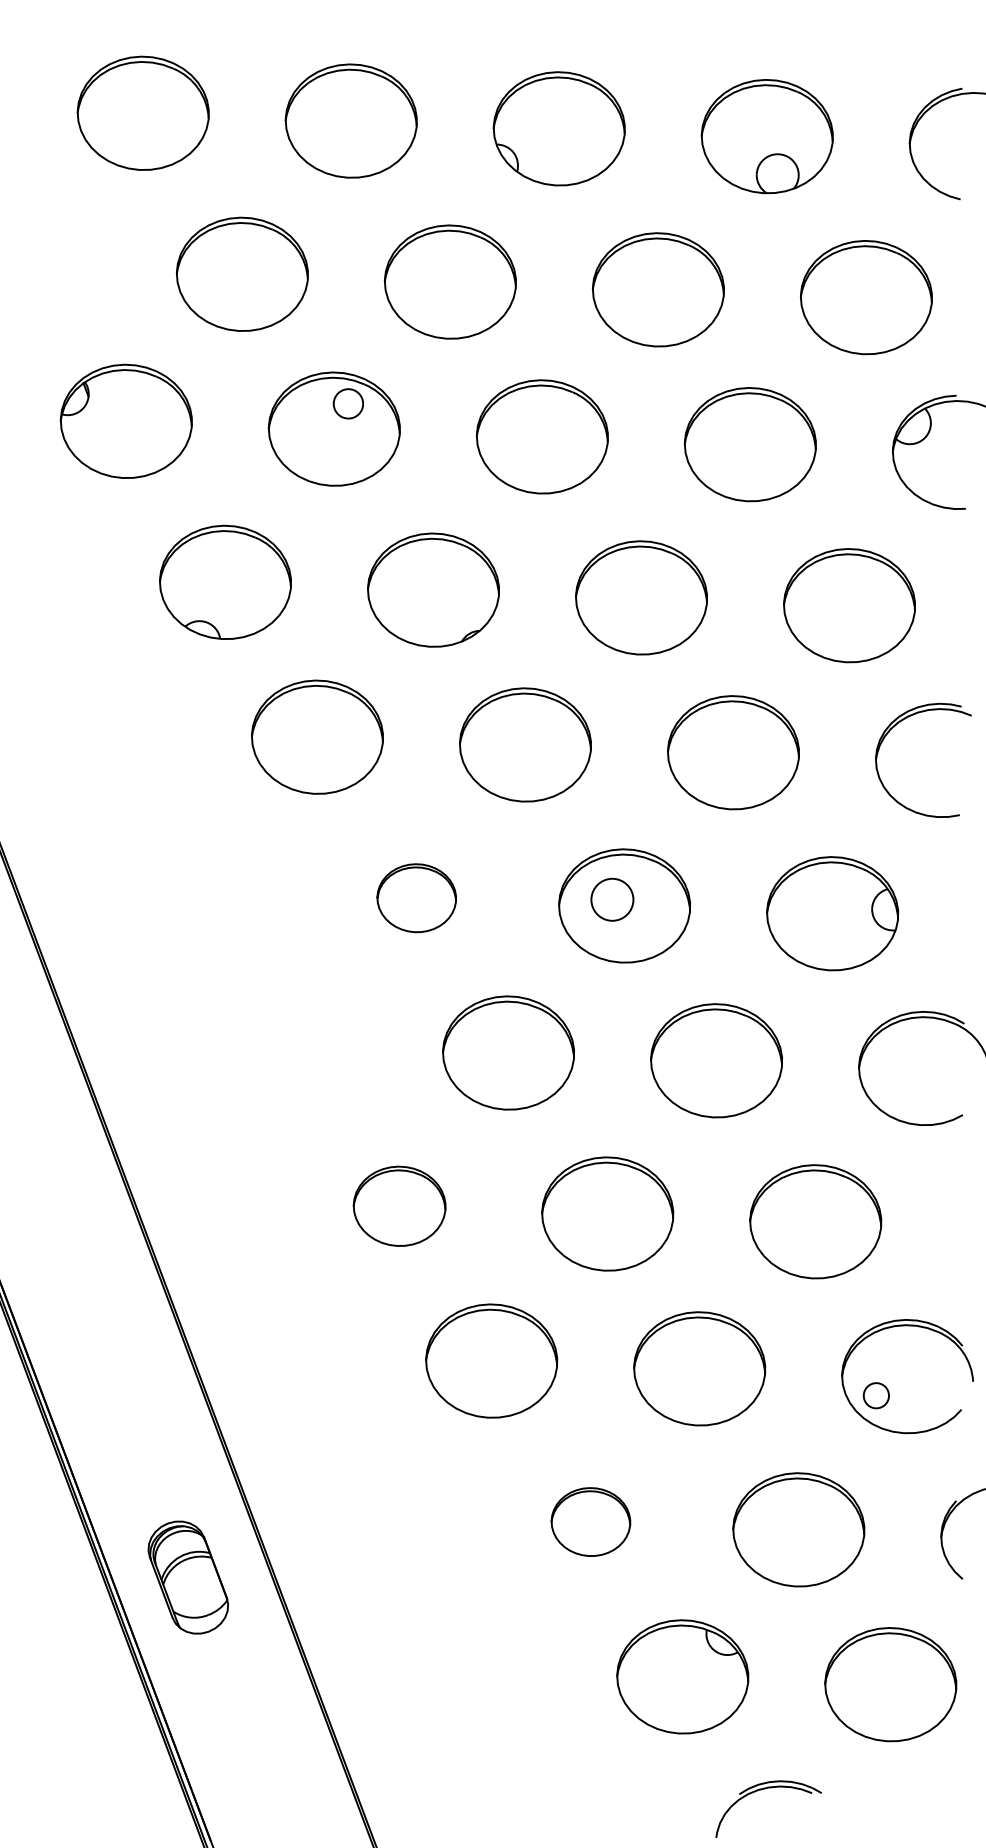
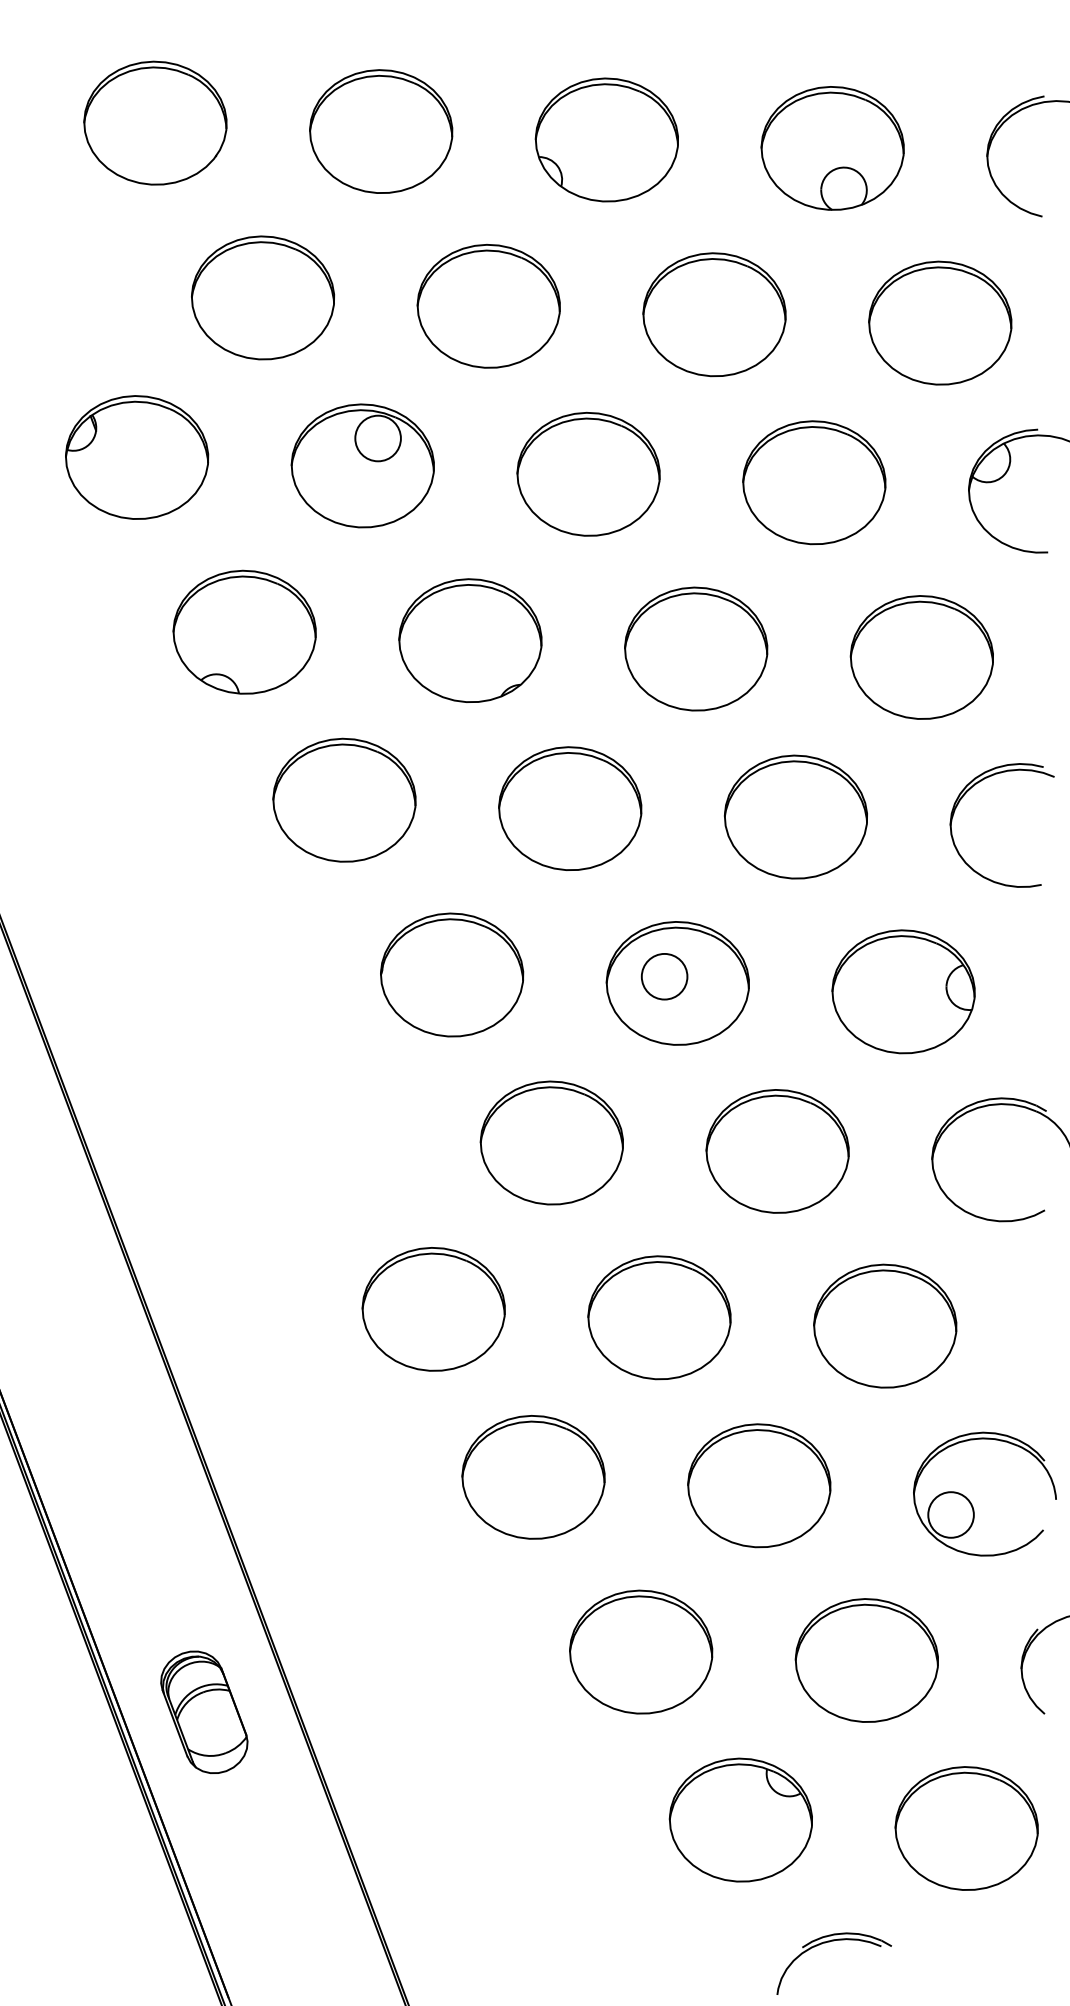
circle: (347, 403) -> (377, 438), size x1.43
part: (416, 897) -> (452, 974), size x1.67
part: (399, 1206) -> (433, 1309), size x1.43
circle: (875, 1395) -> (950, 1514), size x1.67
part: (591, 1521) -> (641, 1651), size x1.67

